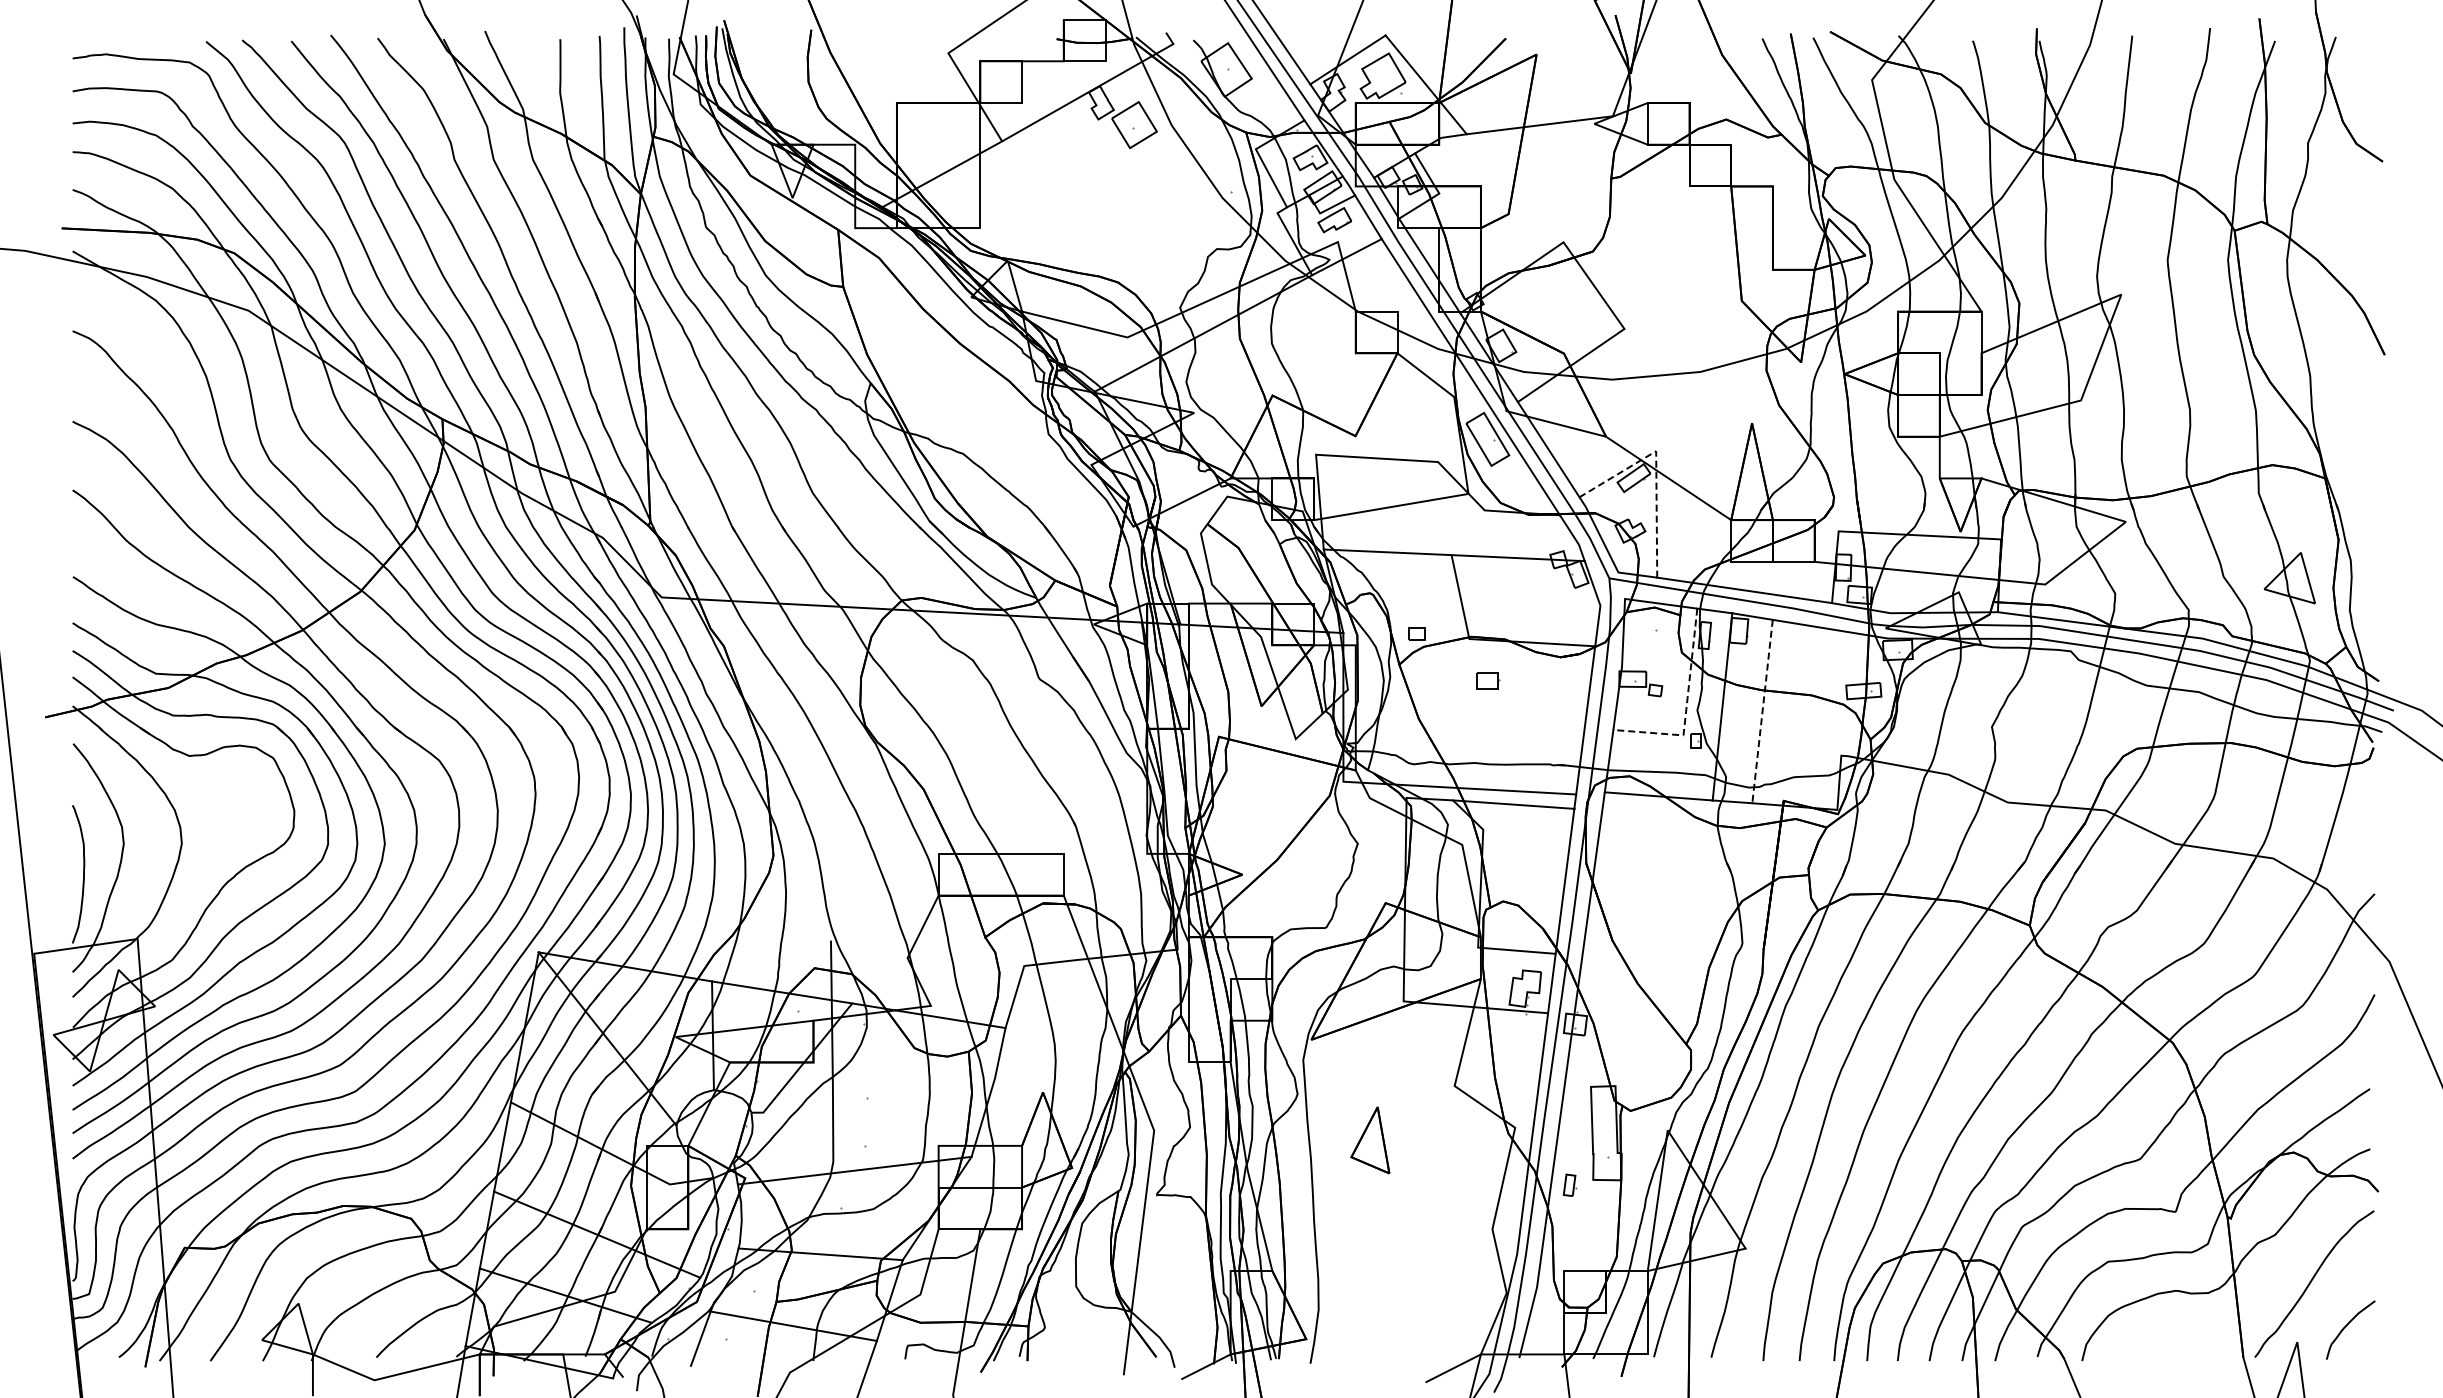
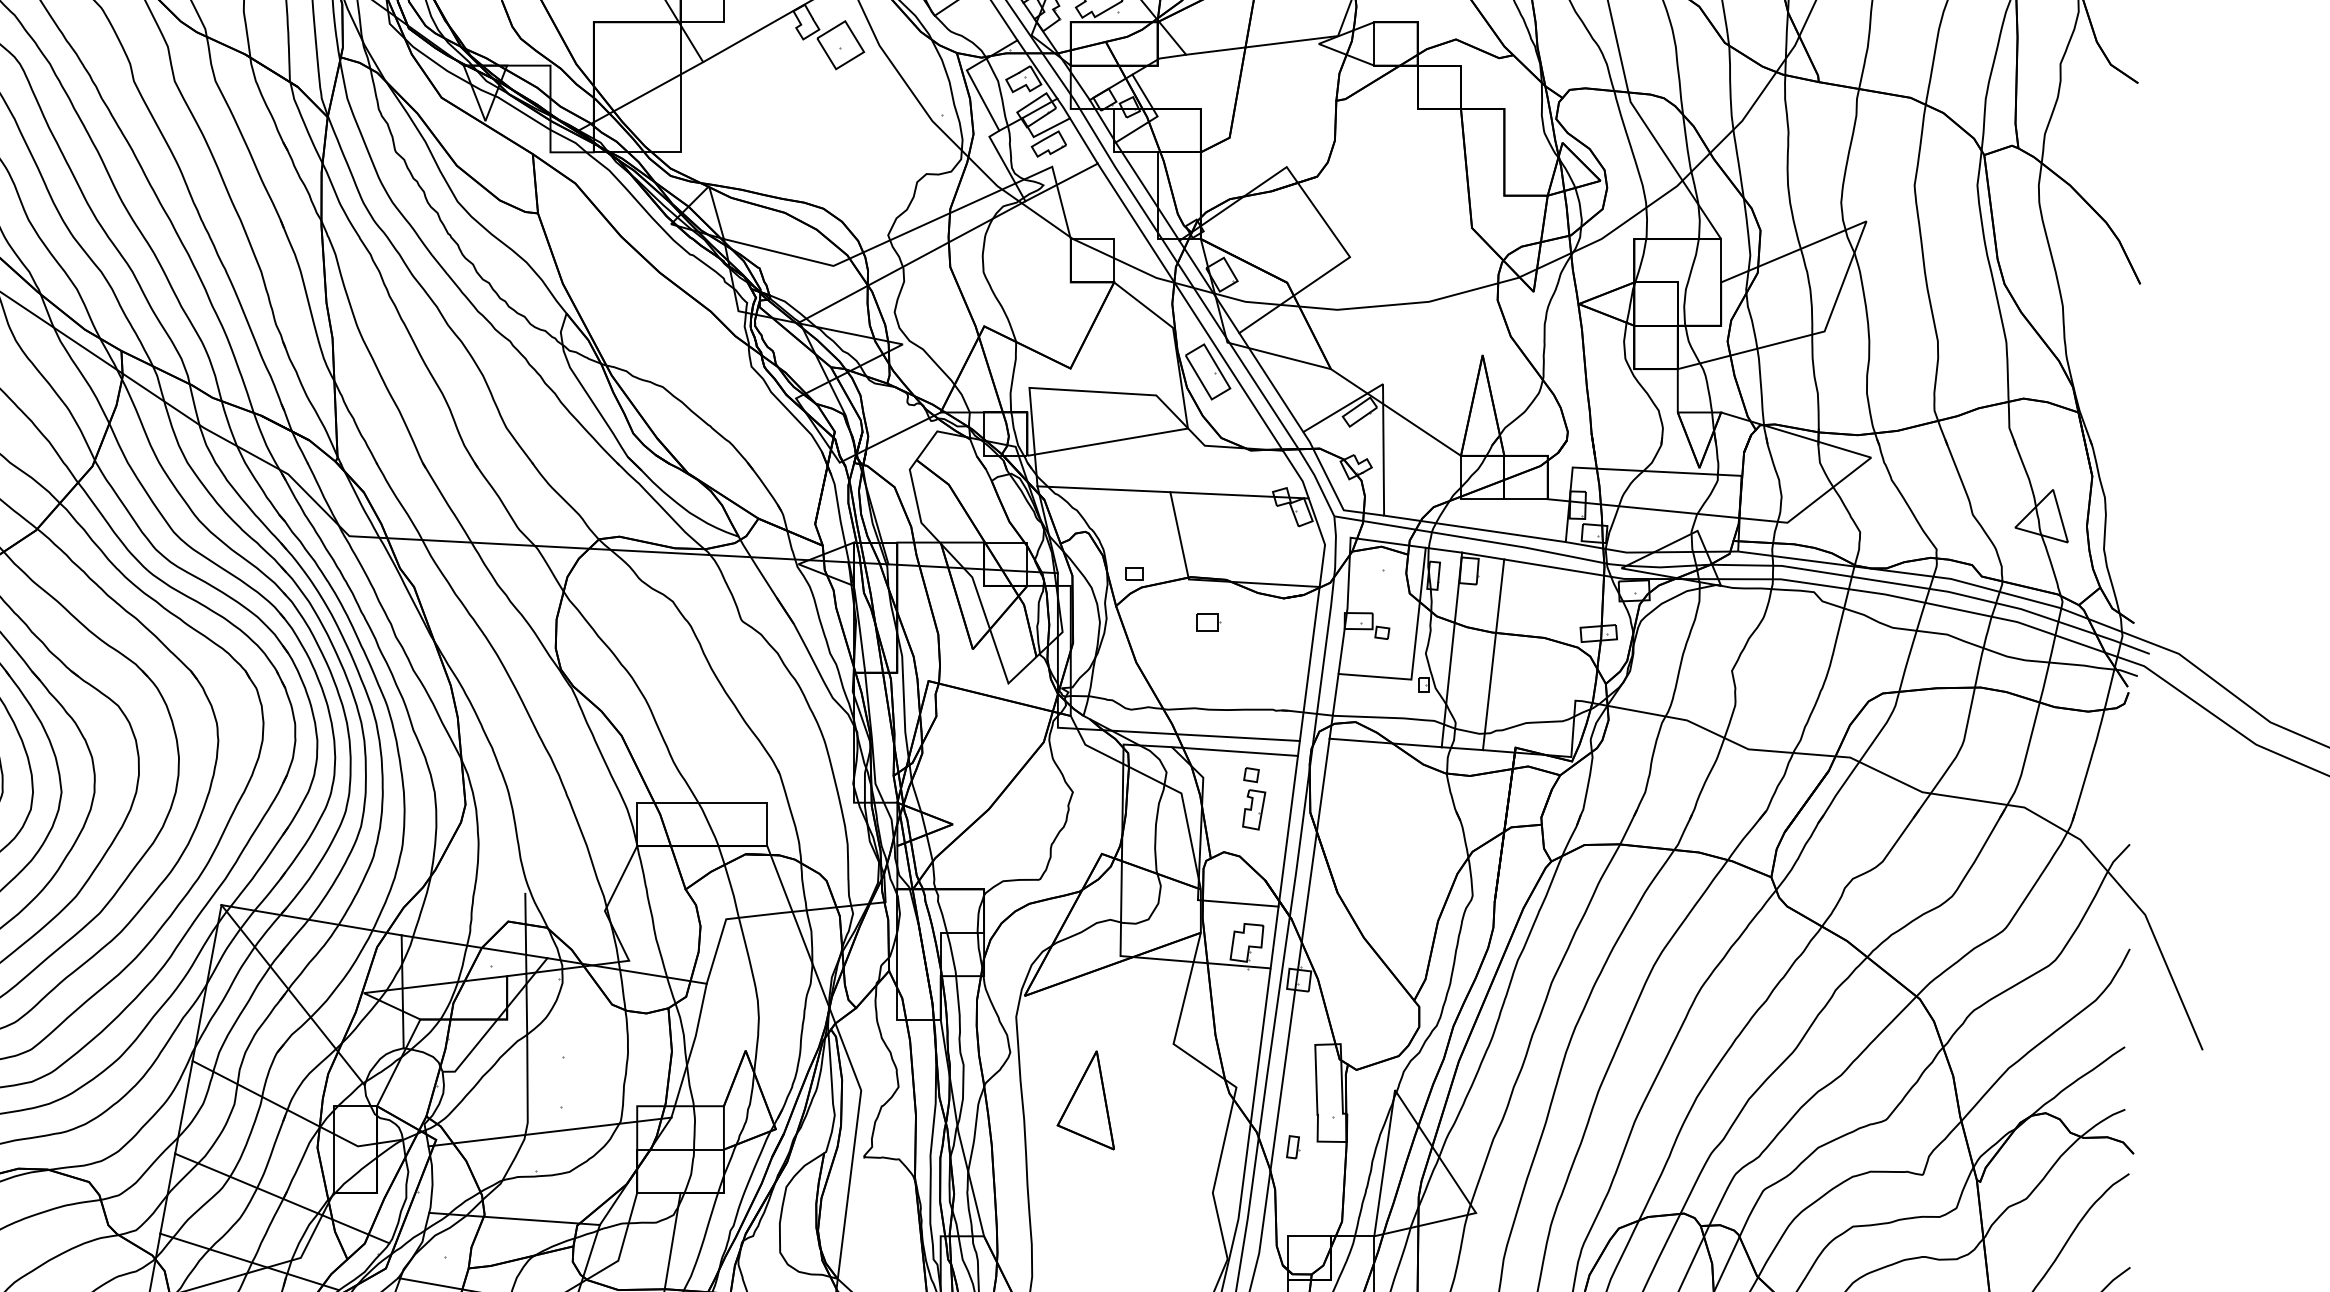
line: (1656, 469) -> (1383, 403), dashed -> solid
line: (1686, 707) -> (1414, 650), dashed -> solid
line: (1762, 712) -> (1493, 655), dashed -> solid
part: (1531, 849) -> (1253, 798), added
part: (1370, 1140) -> (1086, 1100), size x1.43

